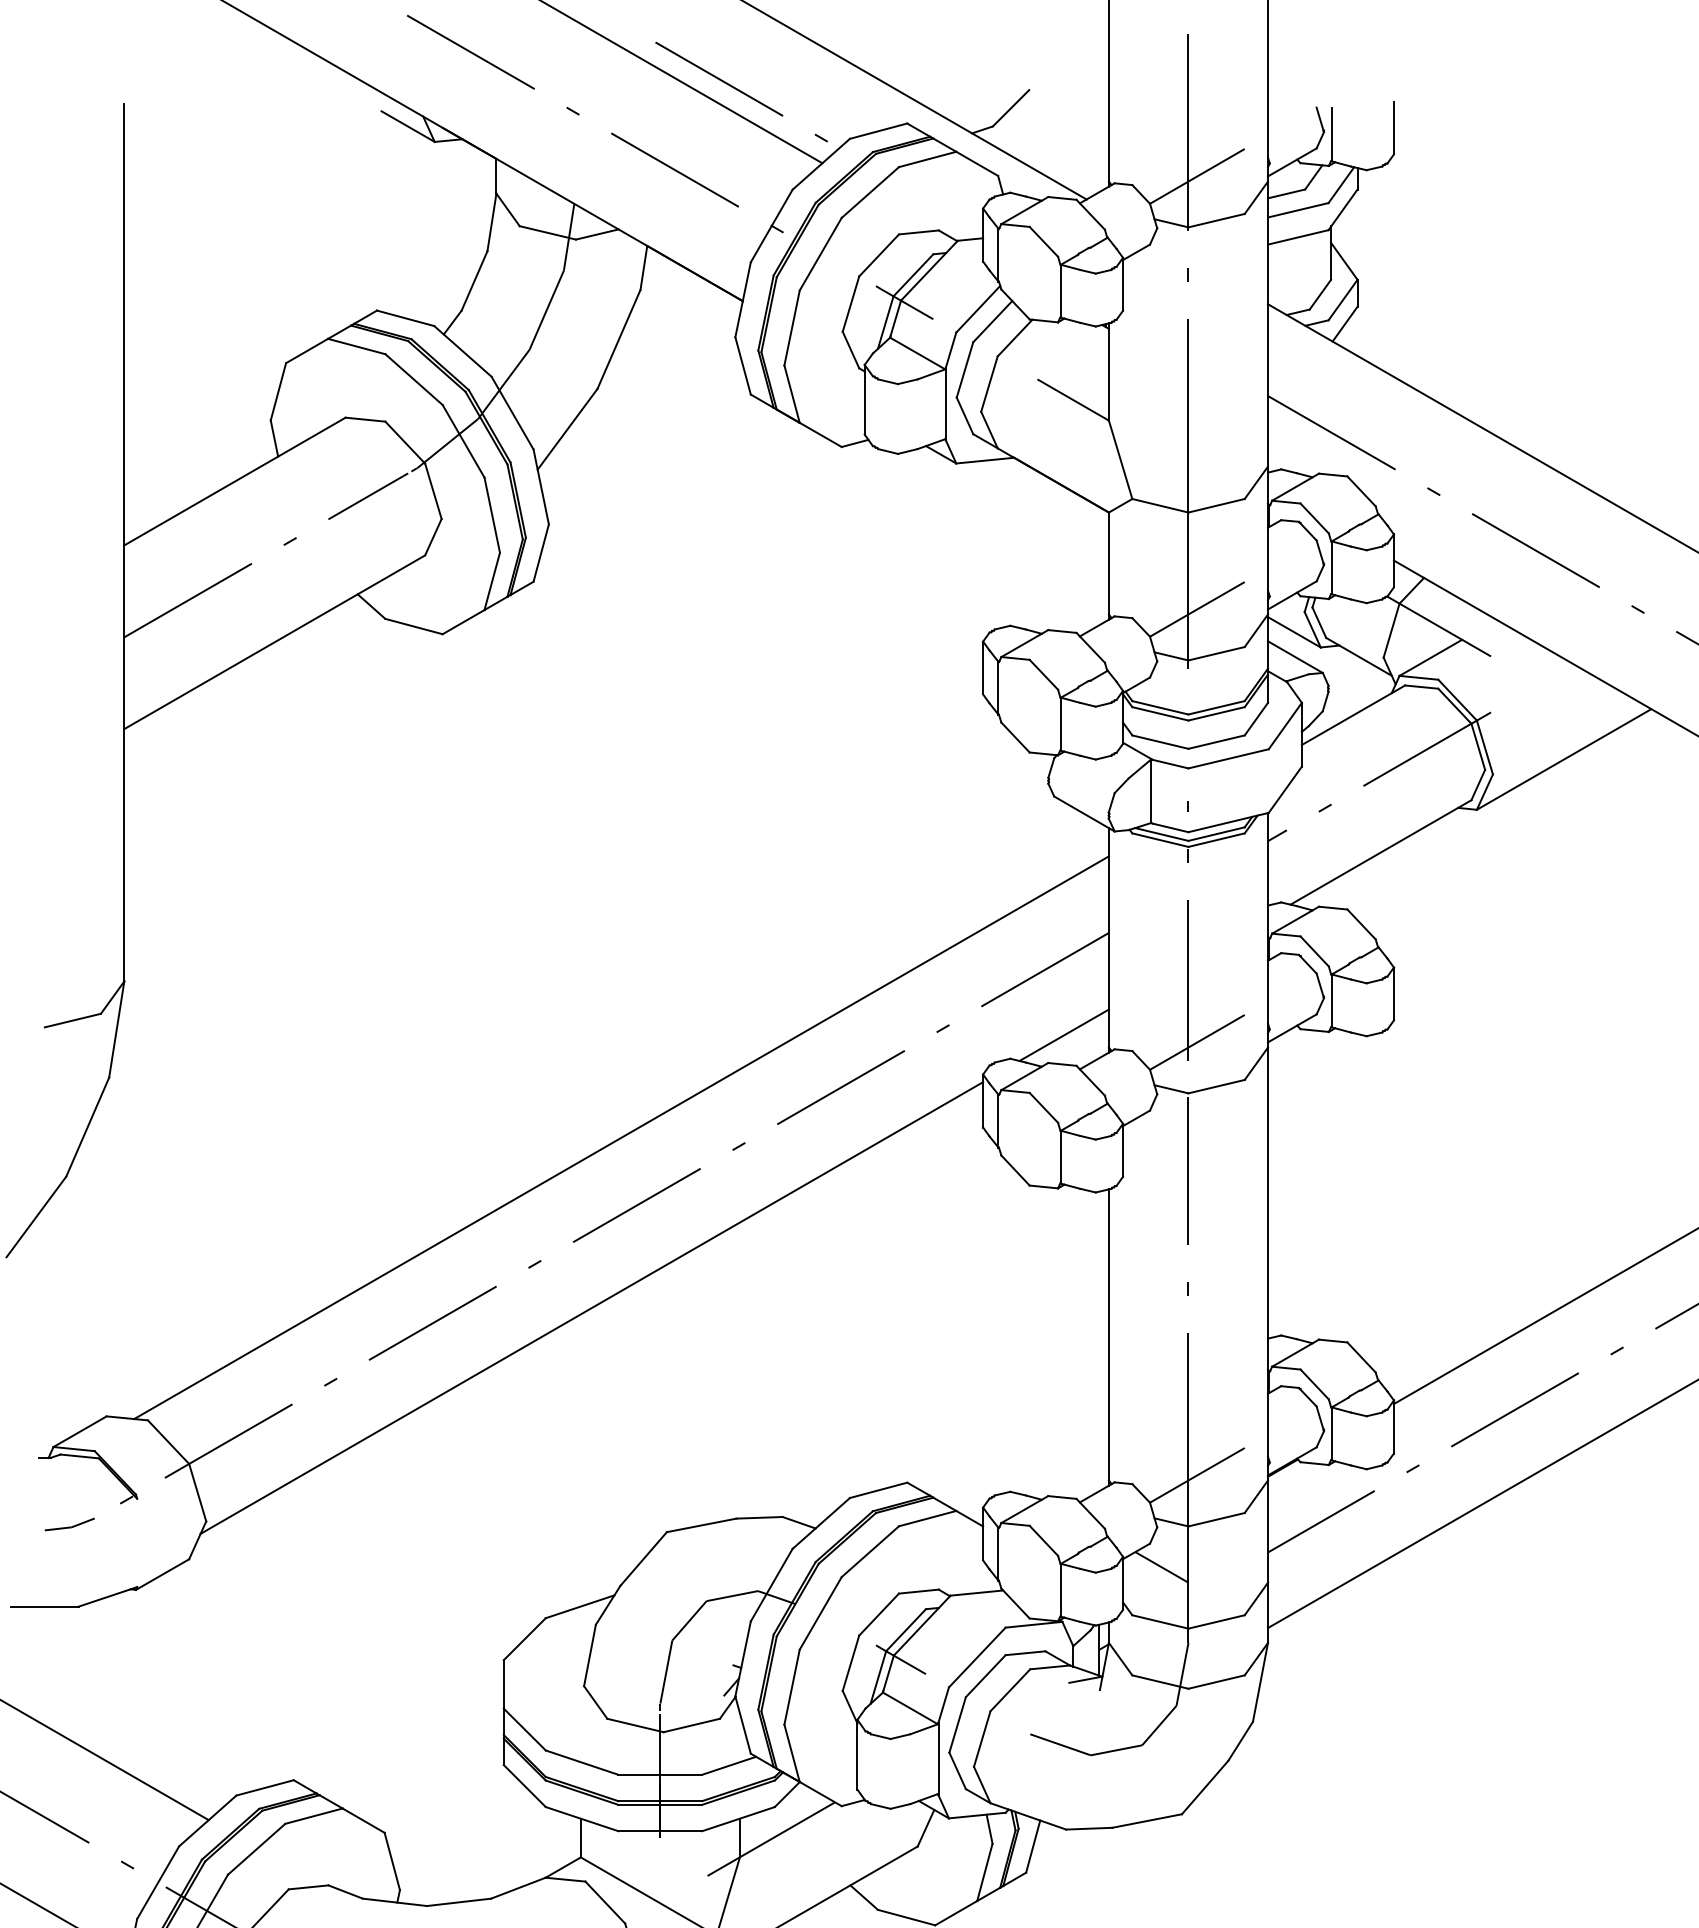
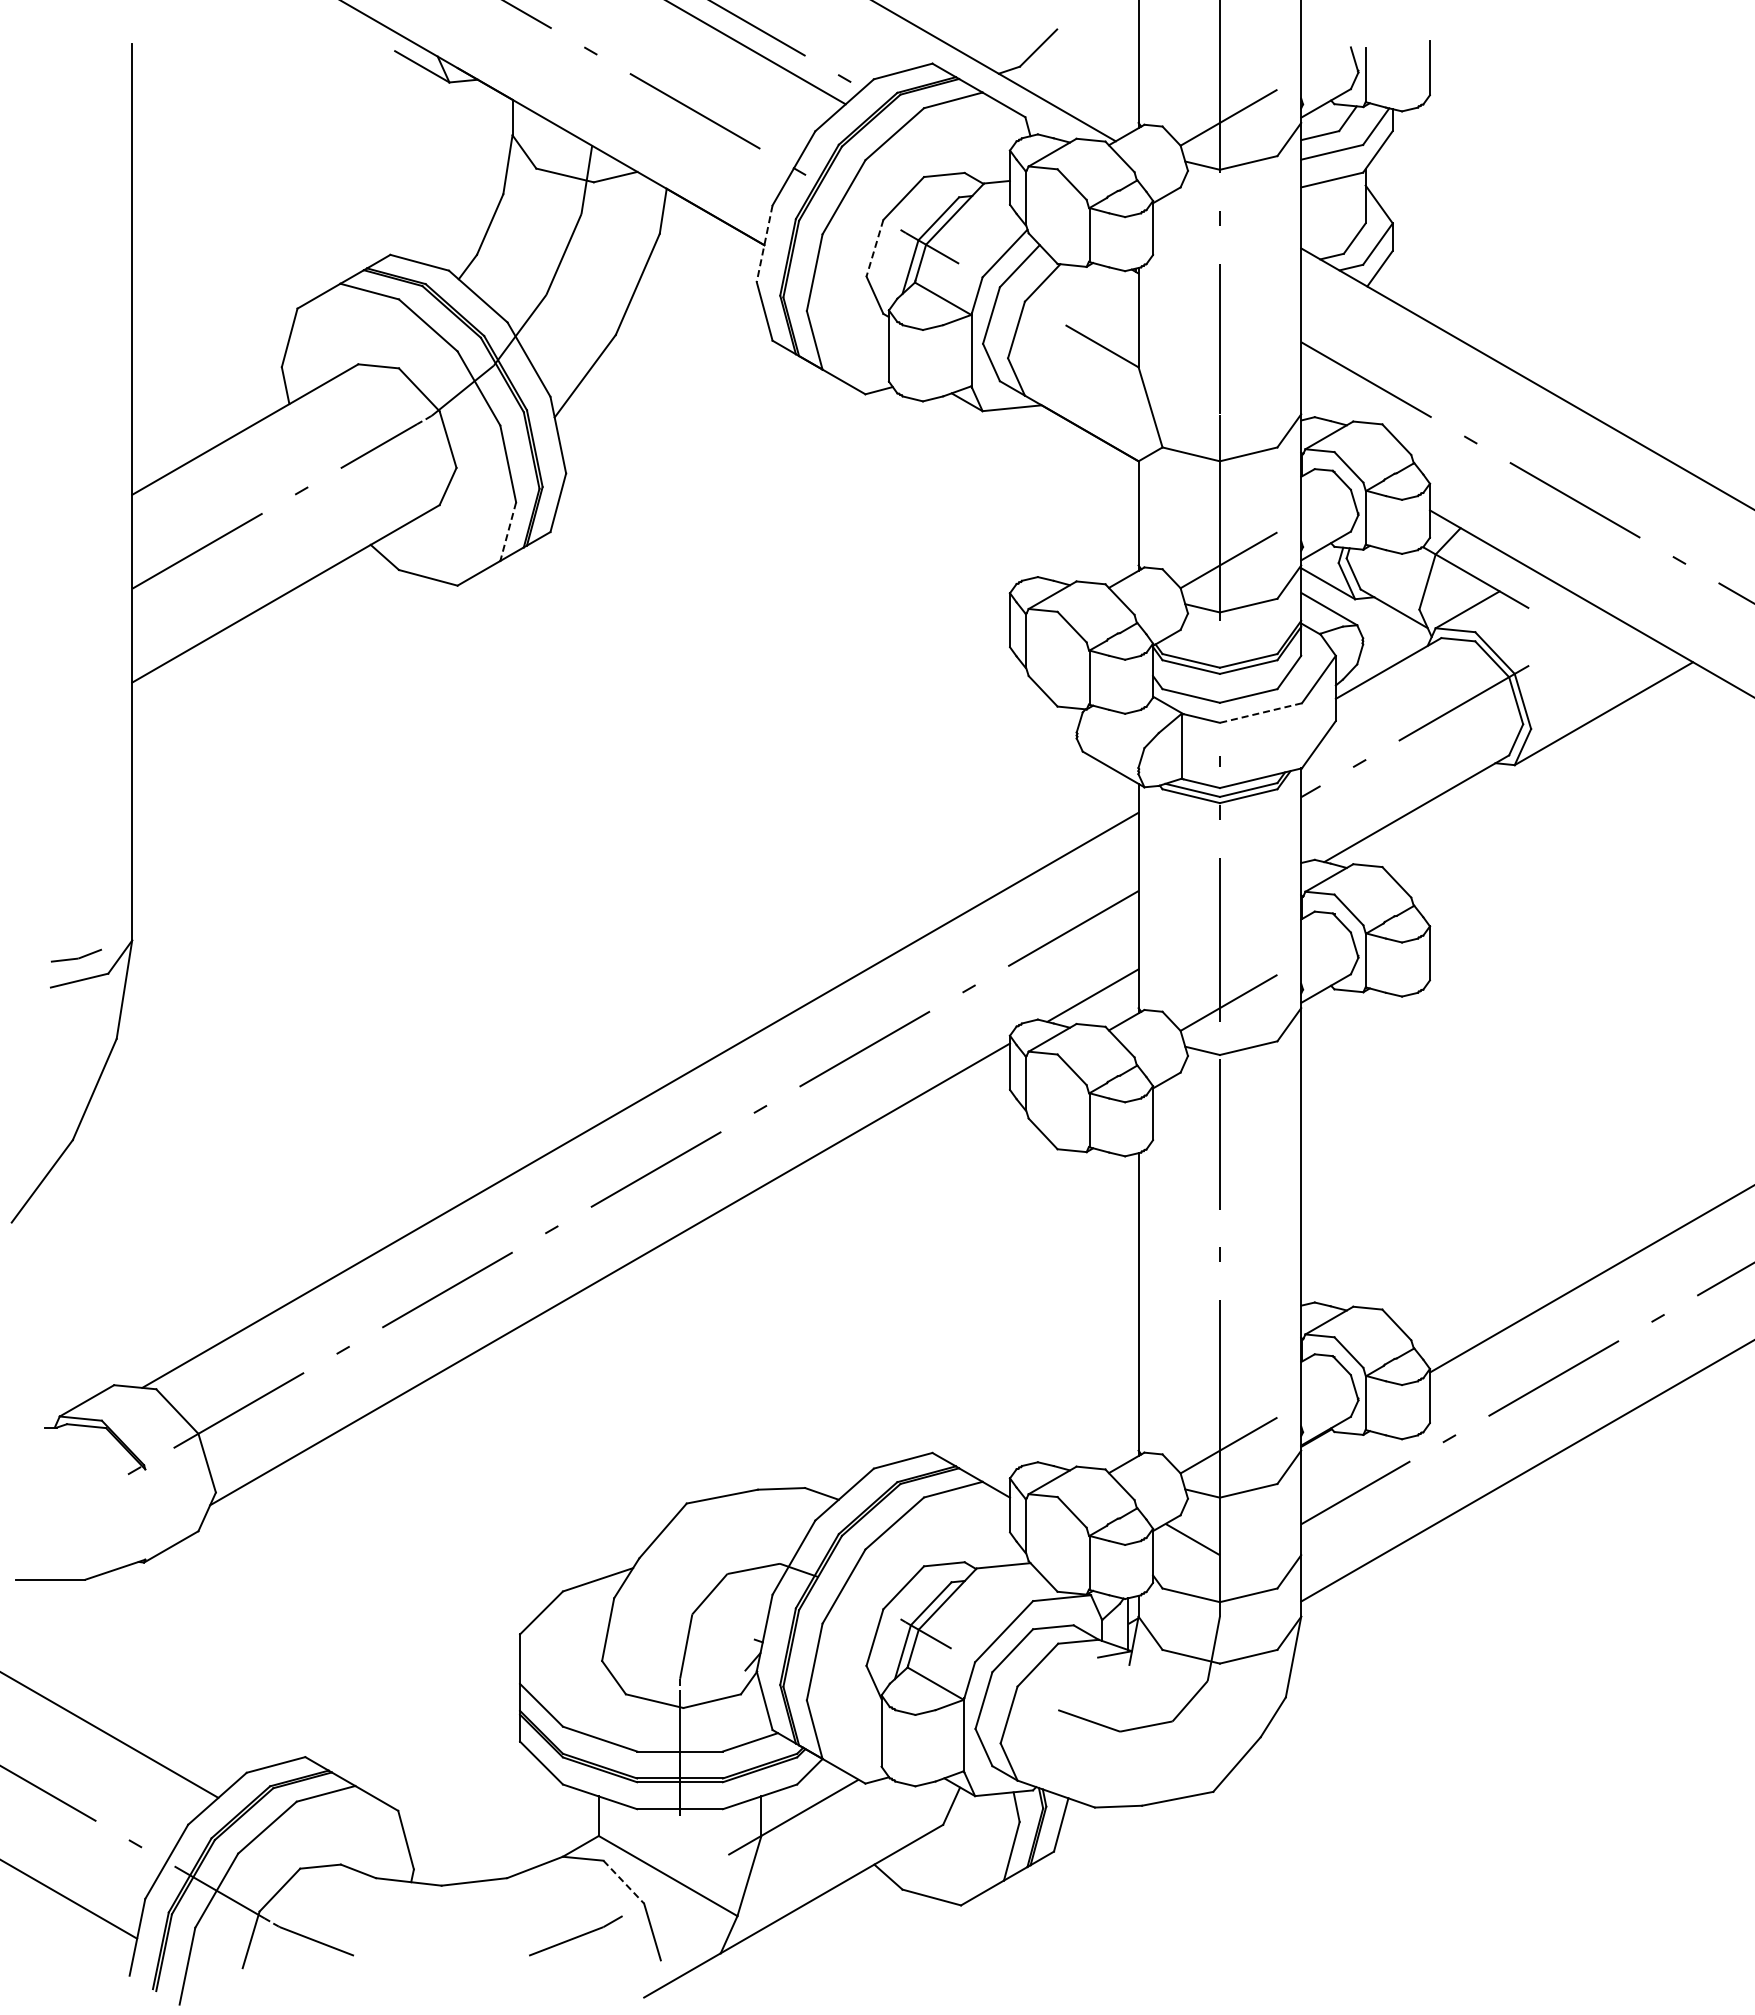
line: (742, 300) -> (764, 244), solid -> dashed
line: (850, 304) -> (874, 248), solid -> dashed
line: (492, 582) -> (508, 532), solid -> dashed
line: (1228, 759) -> (1260, 713), solid -> dashed
part: (68, 1524) -> (75, 955), moved
line: (604, 1902) -> (623, 1882), solid -> dashed

